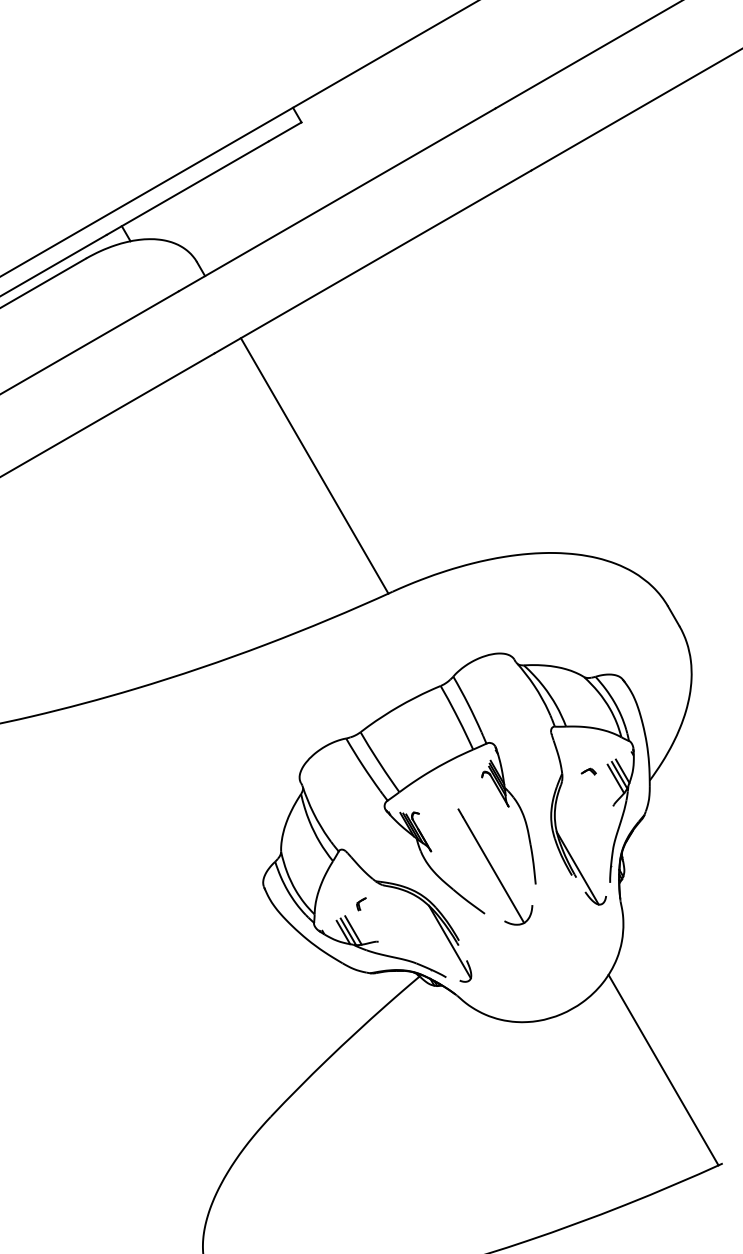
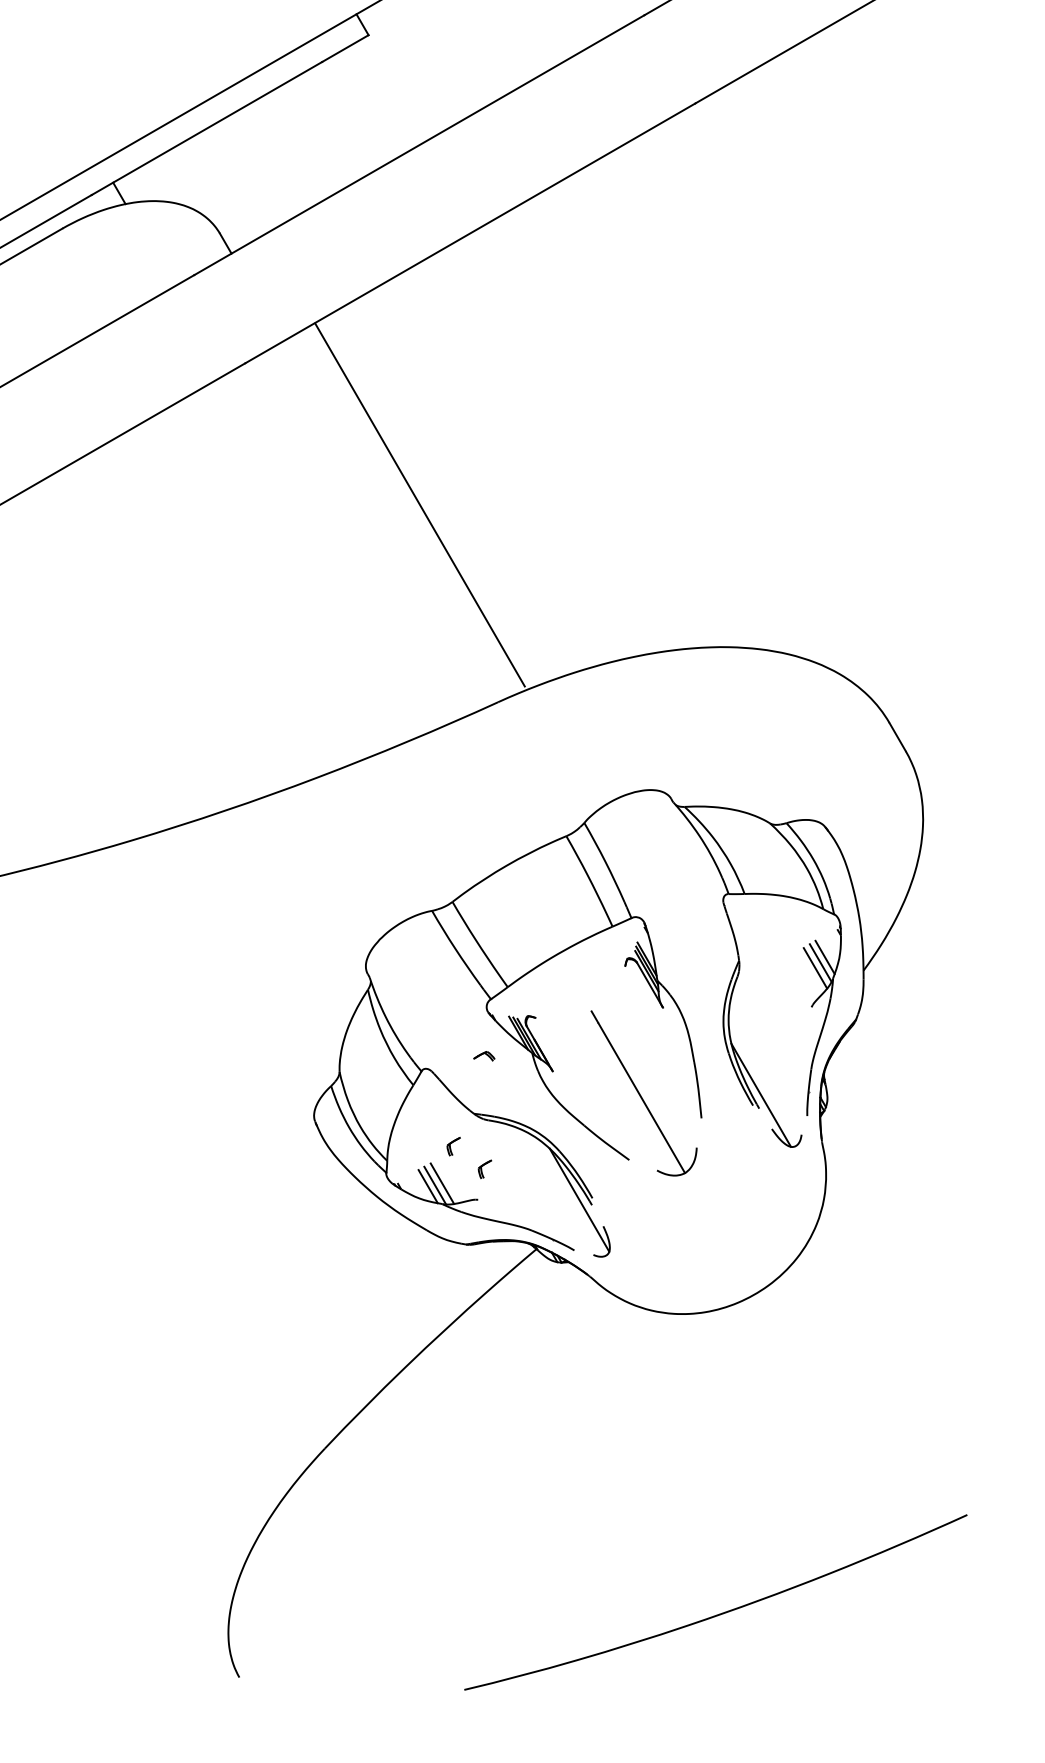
line: (314, 465) -> (419, 504), moved
part: (588, 771) -> (483, 1055), moved
part: (383, 920) -> (485, 1169), added
line: (663, 1069) -> (883, 1381), removed

